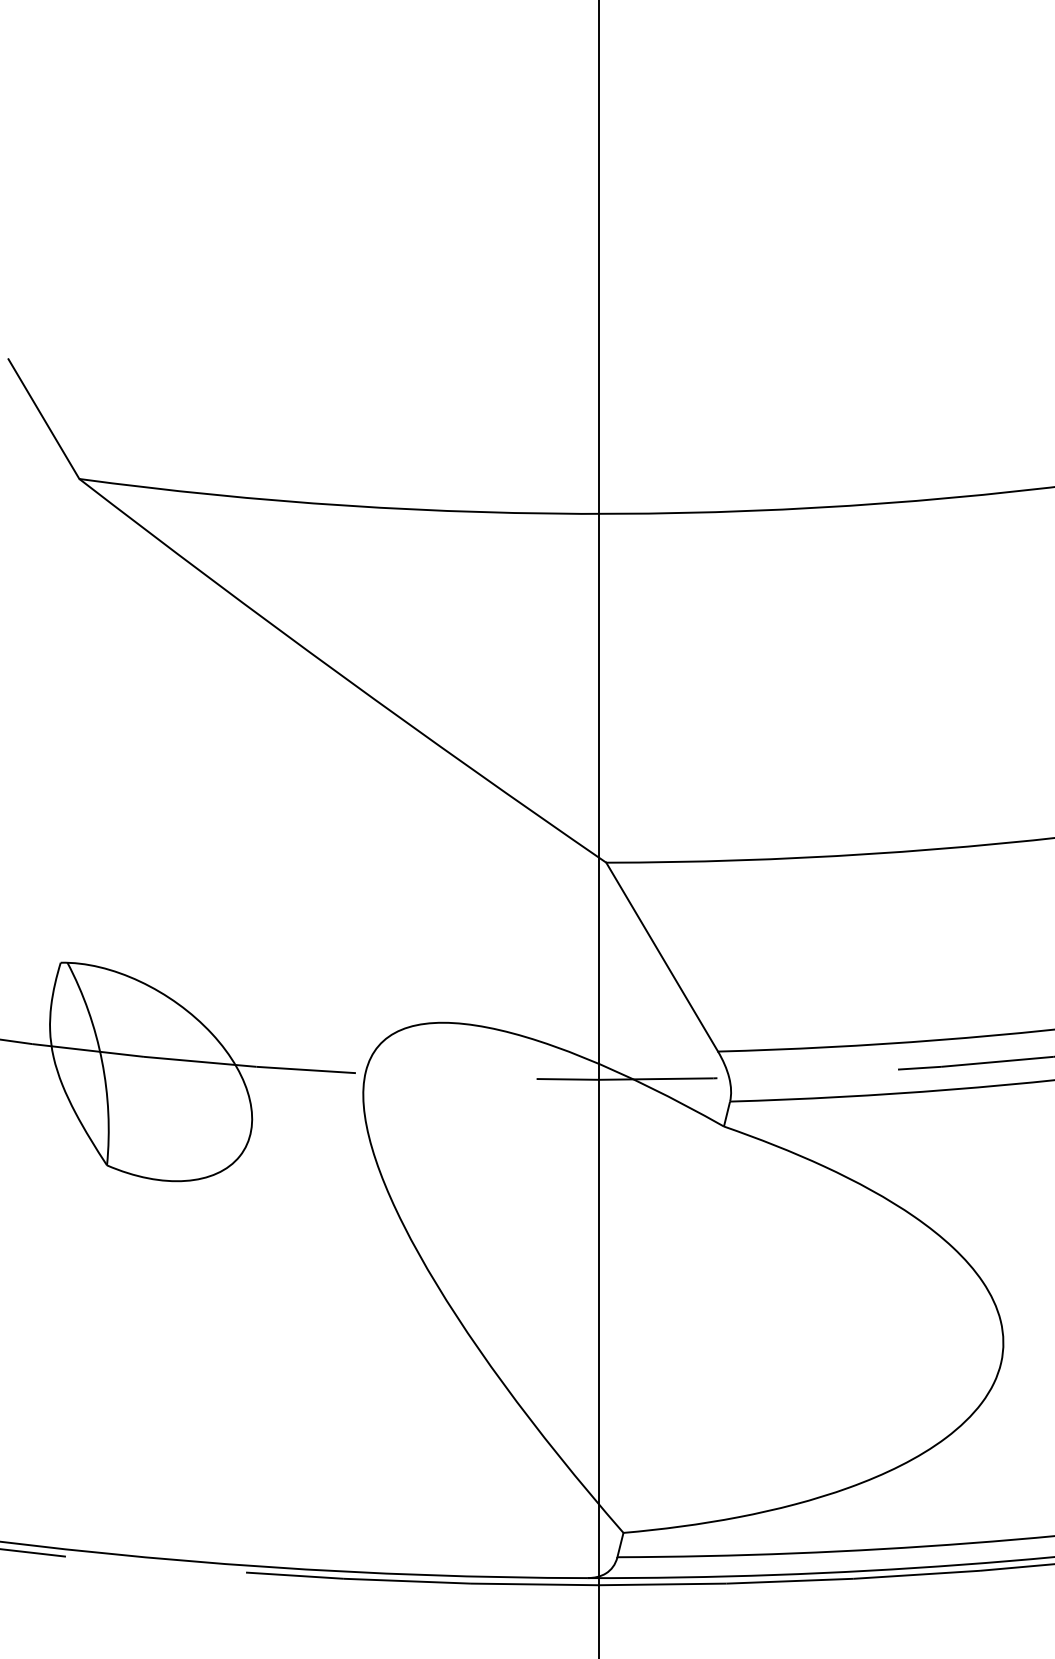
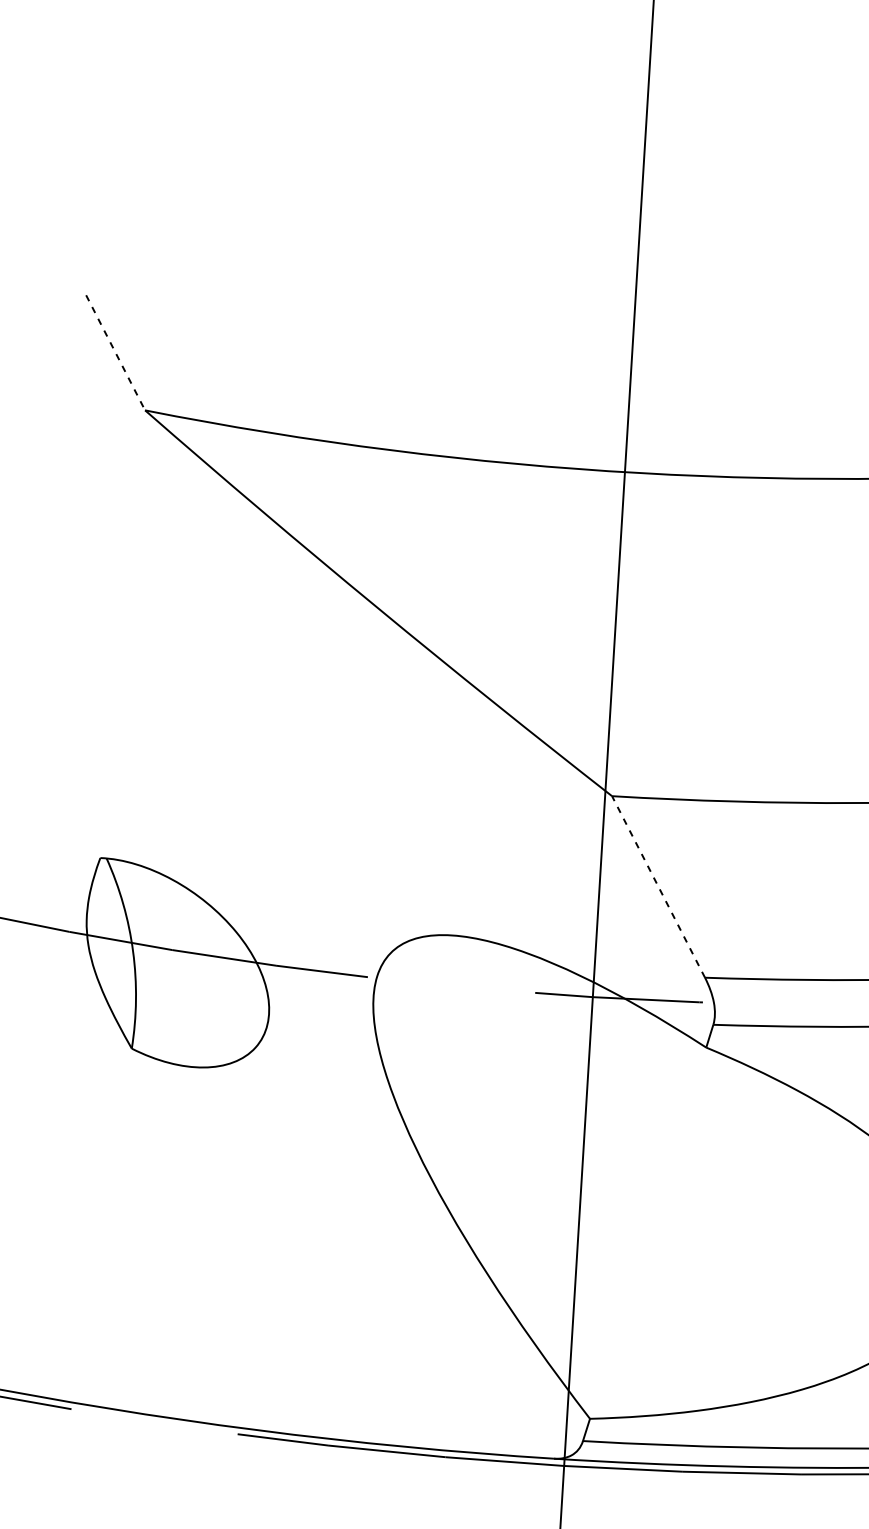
line: (43, 419) -> (115, 353), solid -> dashed
line: (662, 957) -> (658, 887), solid -> dashed

